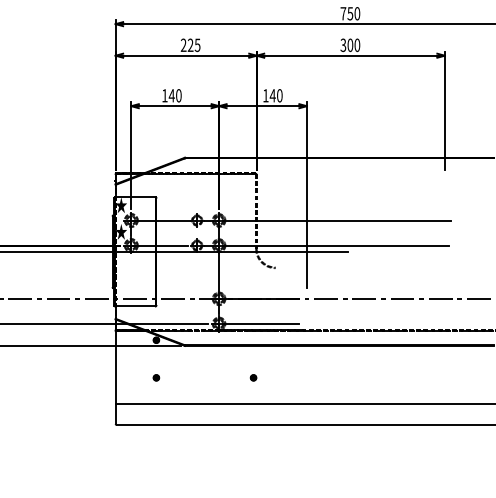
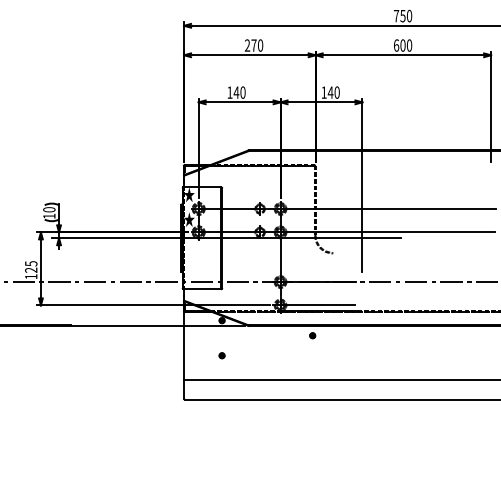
text: (194, 45) -> (257, 45), 225 -> 270
text: (343, 45) -> (396, 45), 300 -> 600
part: (253, 377) -> (312, 335), moved

